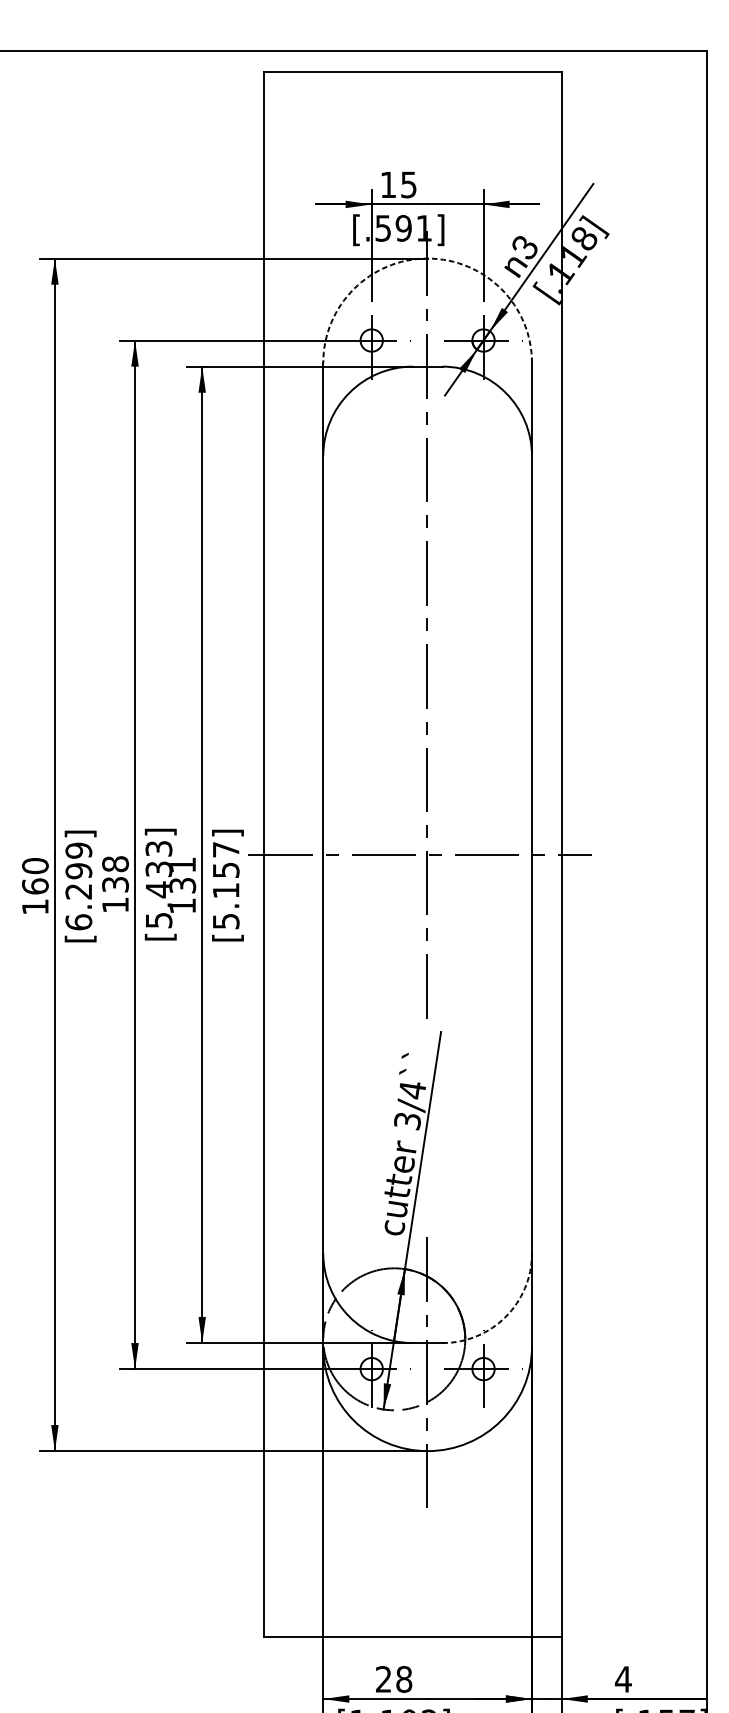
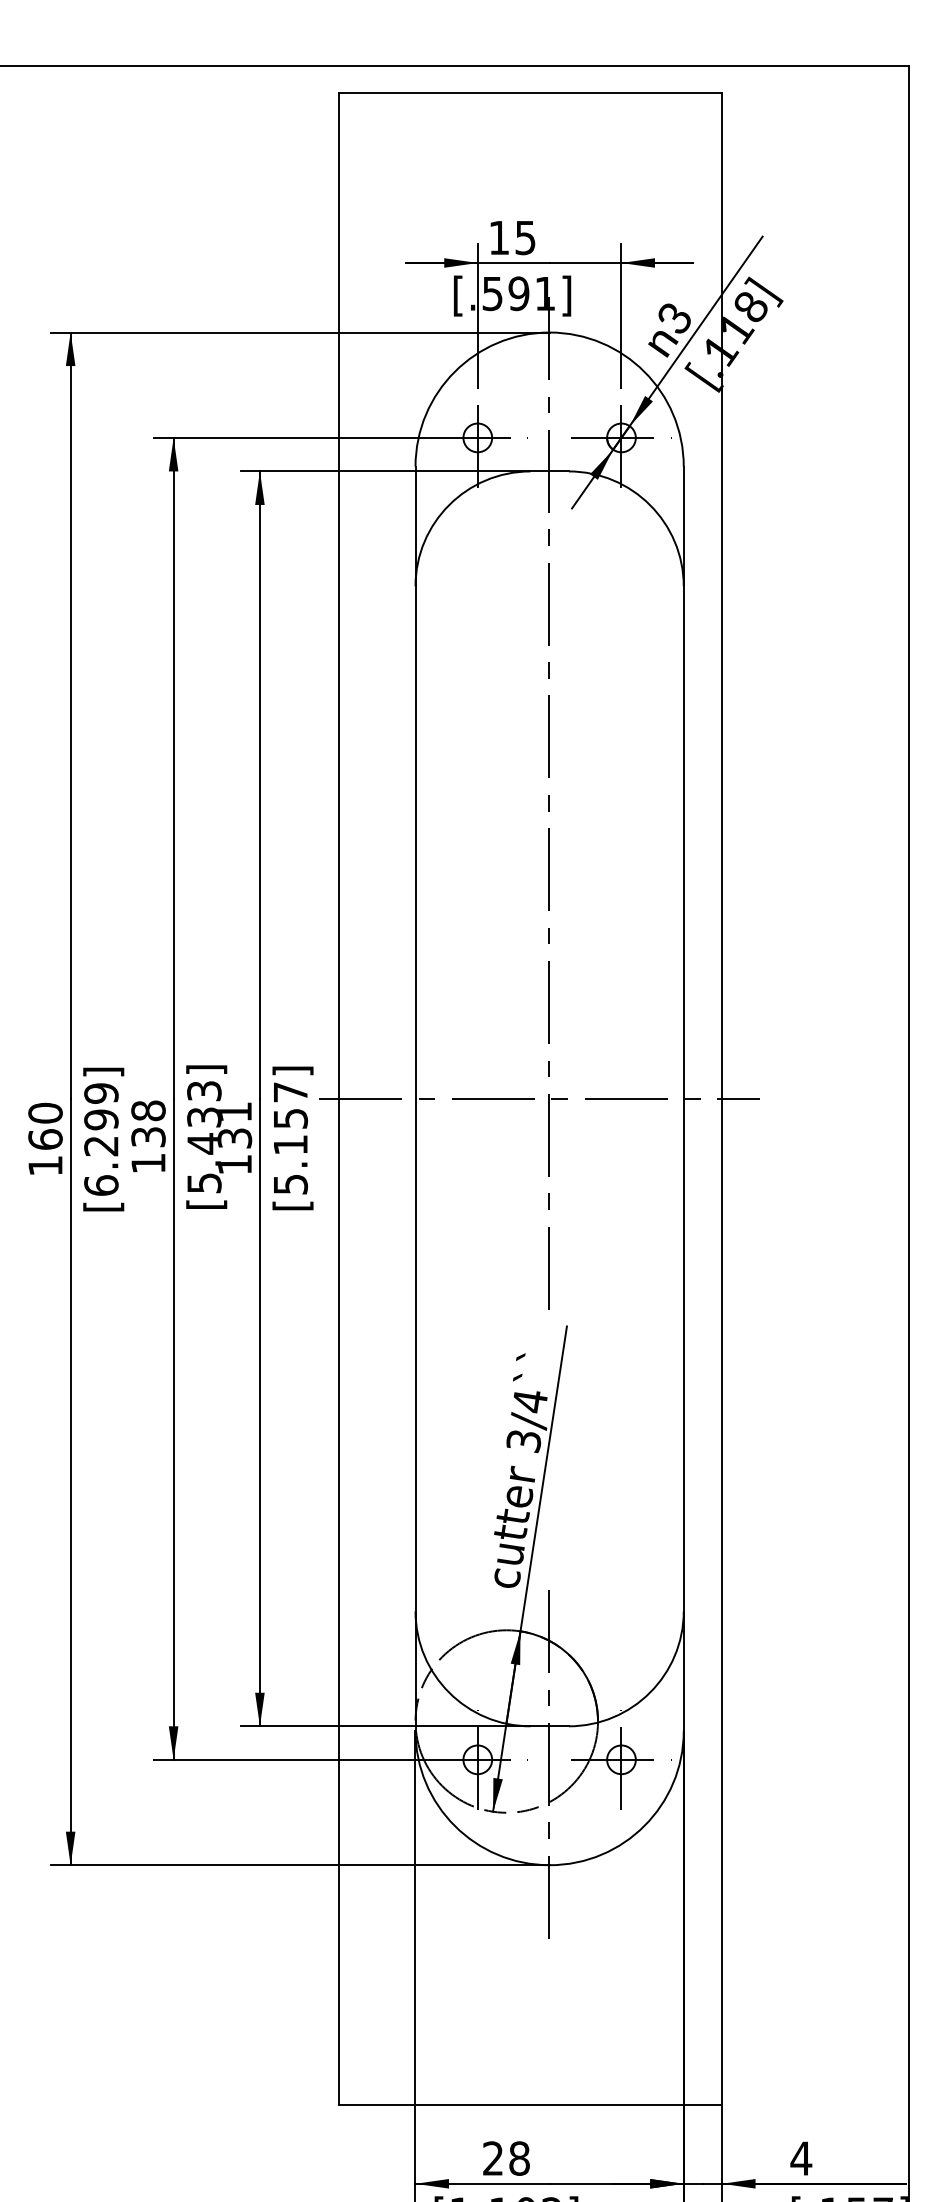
arc: (427, 258) -> (549, 332), dashed -> solid
arc: (506, 1316) -> (650, 1692), dashed -> solid

